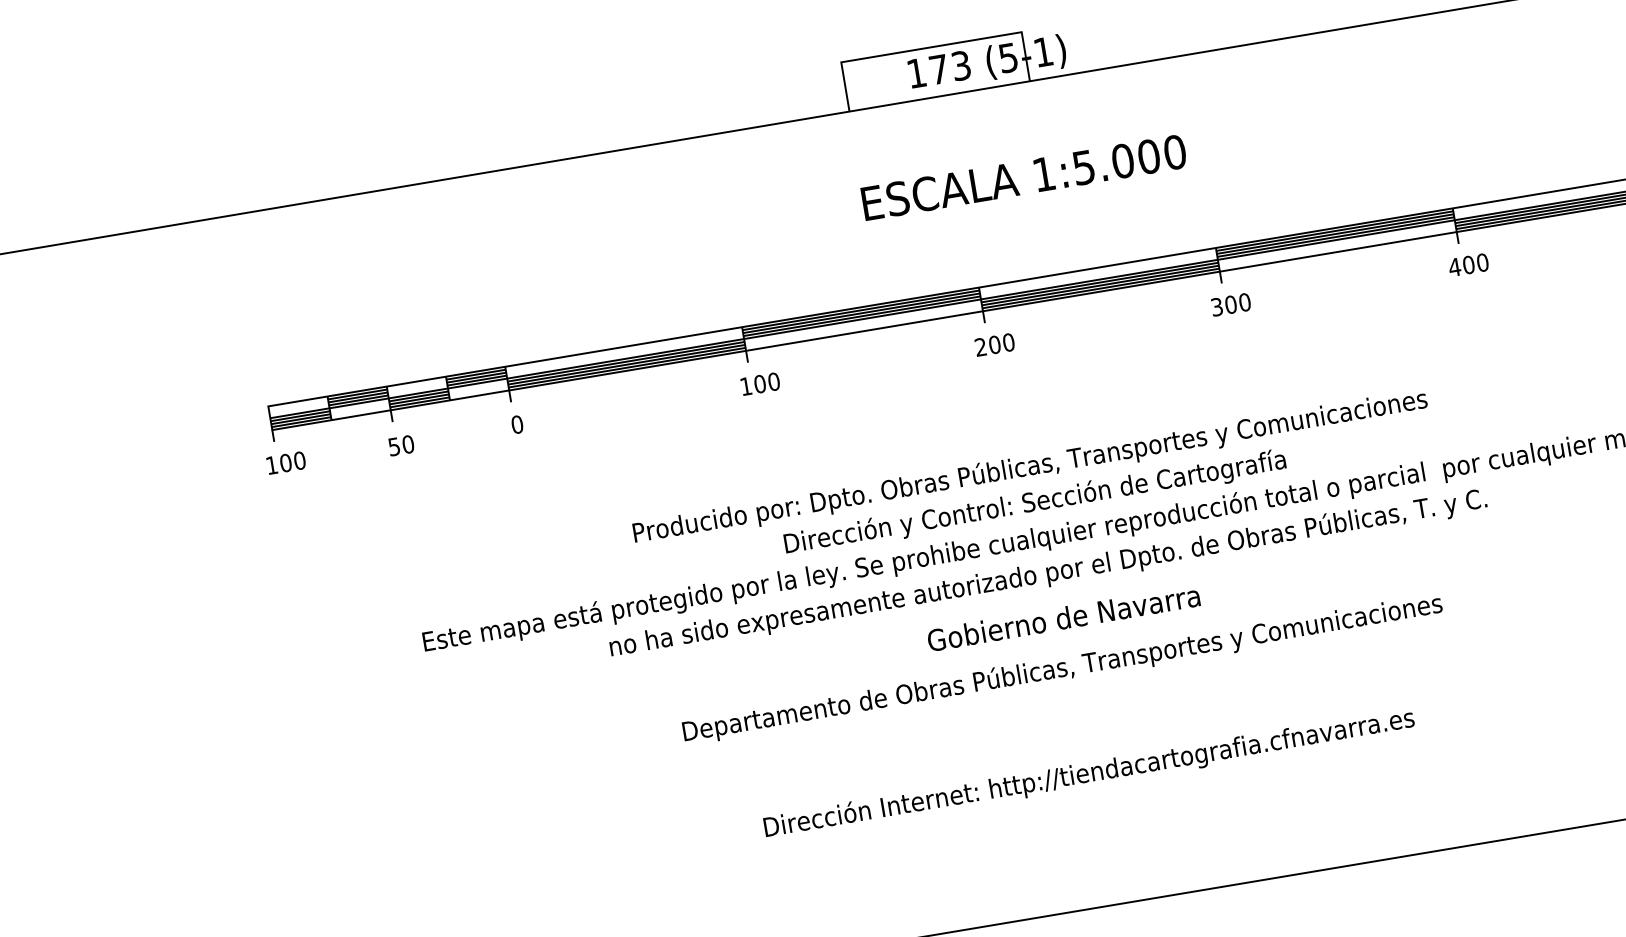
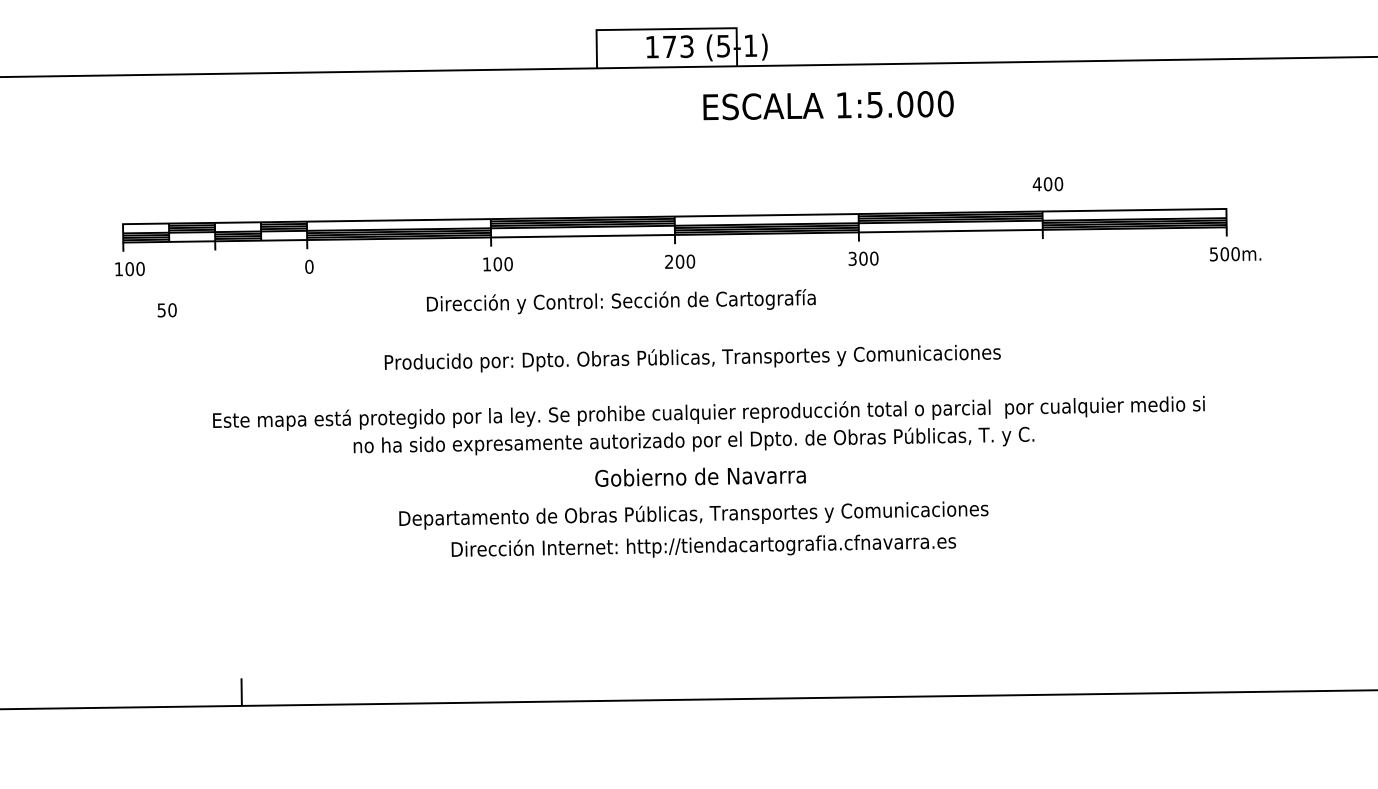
text: (1023, 177) -> (828, 105), moved
text: (1468, 265) -> (1047, 184), moved
text: (400, 446) -> (166, 310), moved
text: (1034, 502) -> (620, 301), moved
text: (1088, 772) -> (703, 545), moved

